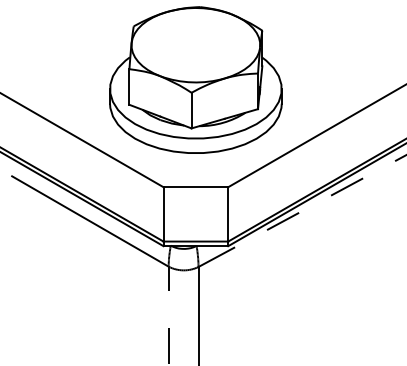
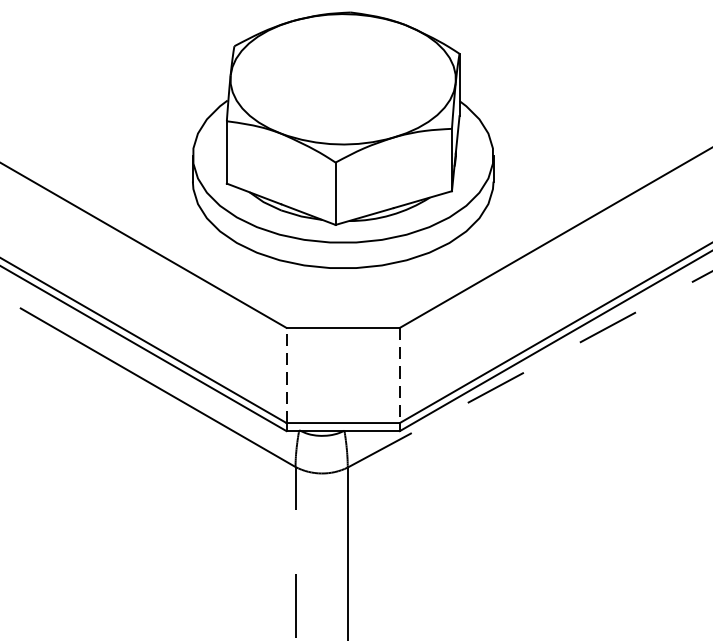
line: (163, 213) -> (286, 373), solid -> dashed
line: (228, 214) -> (400, 375), solid -> dashed

